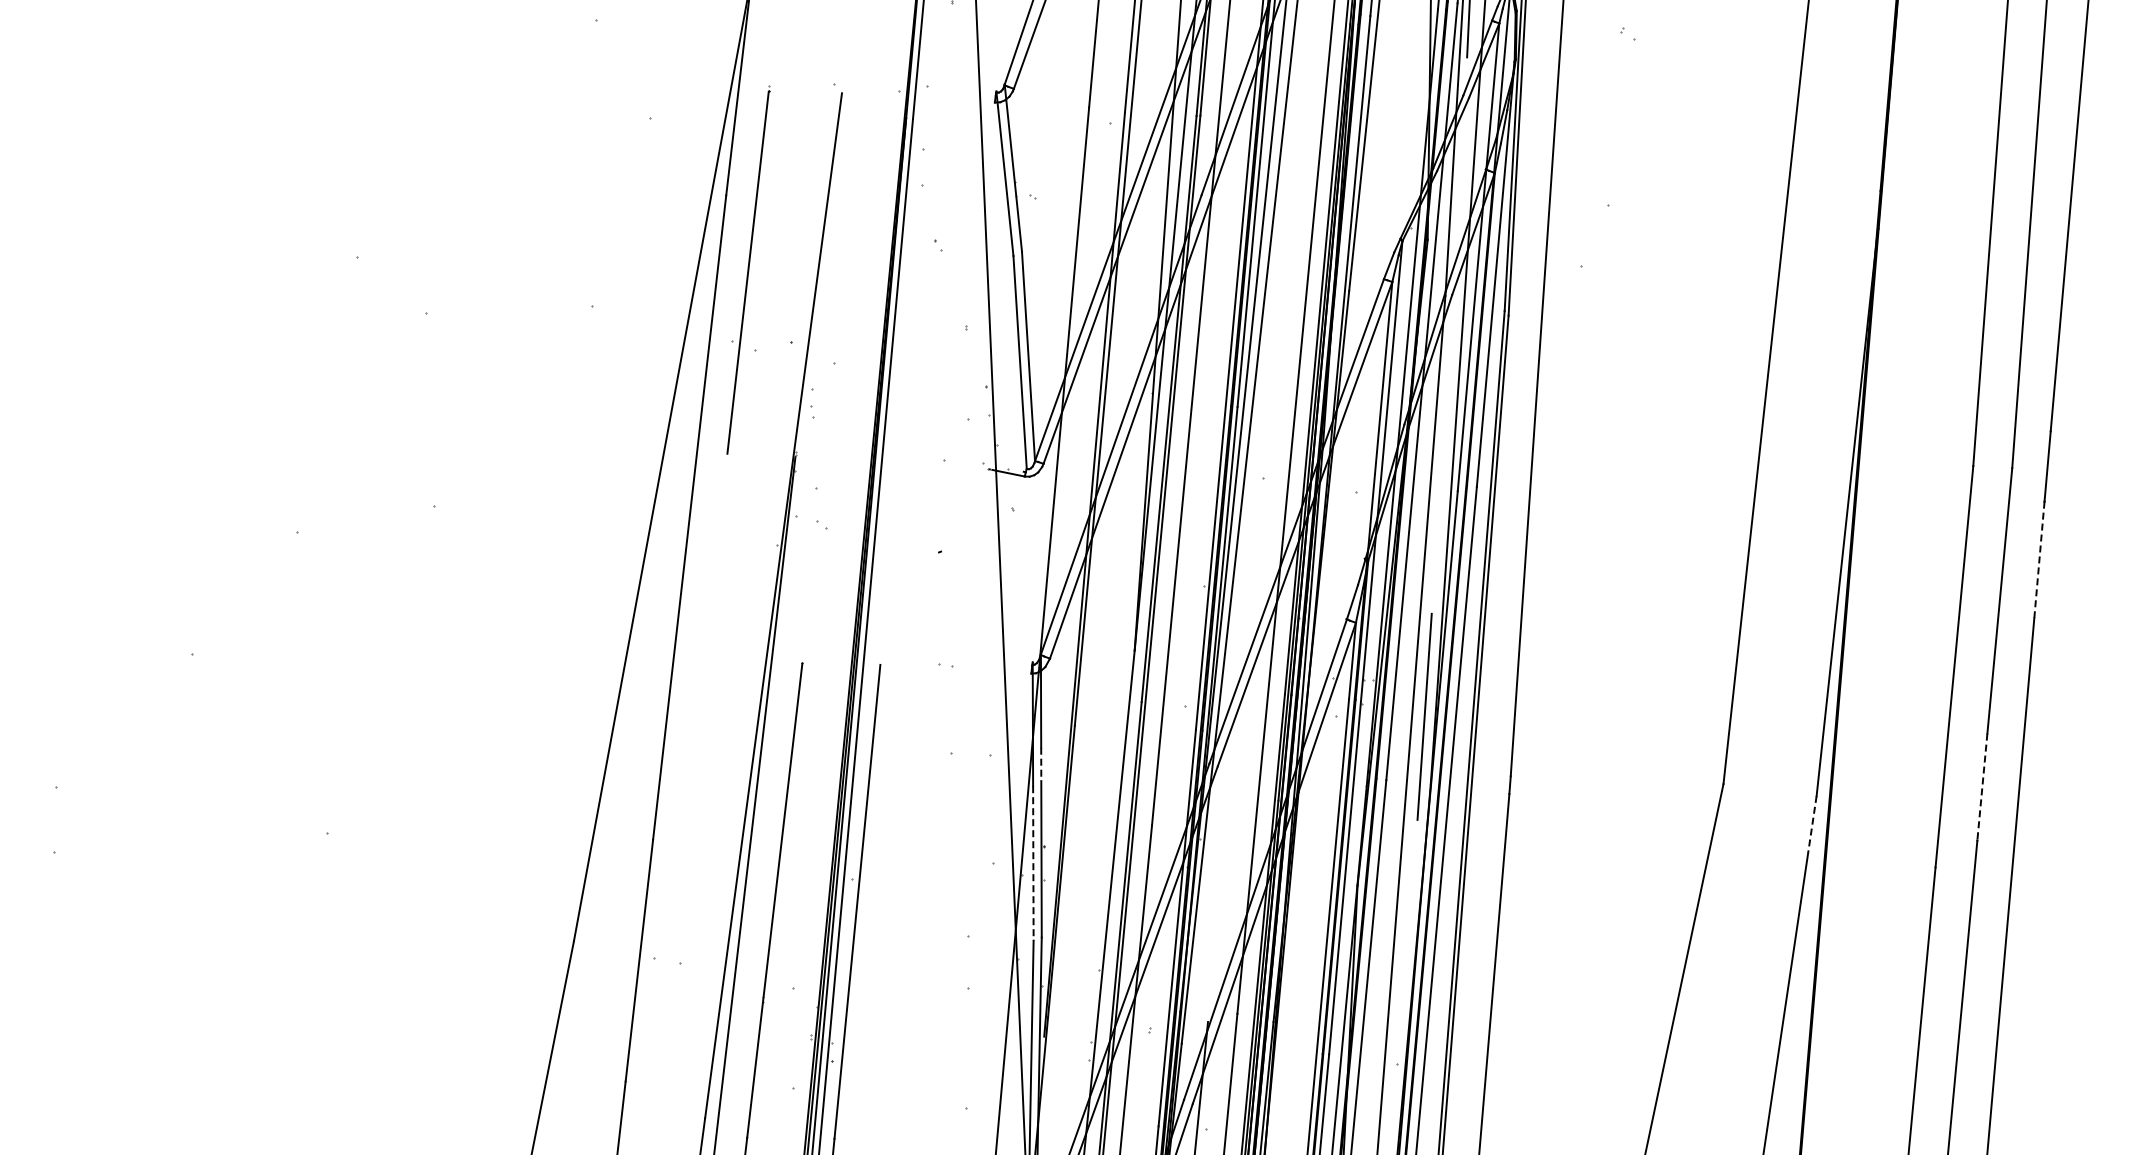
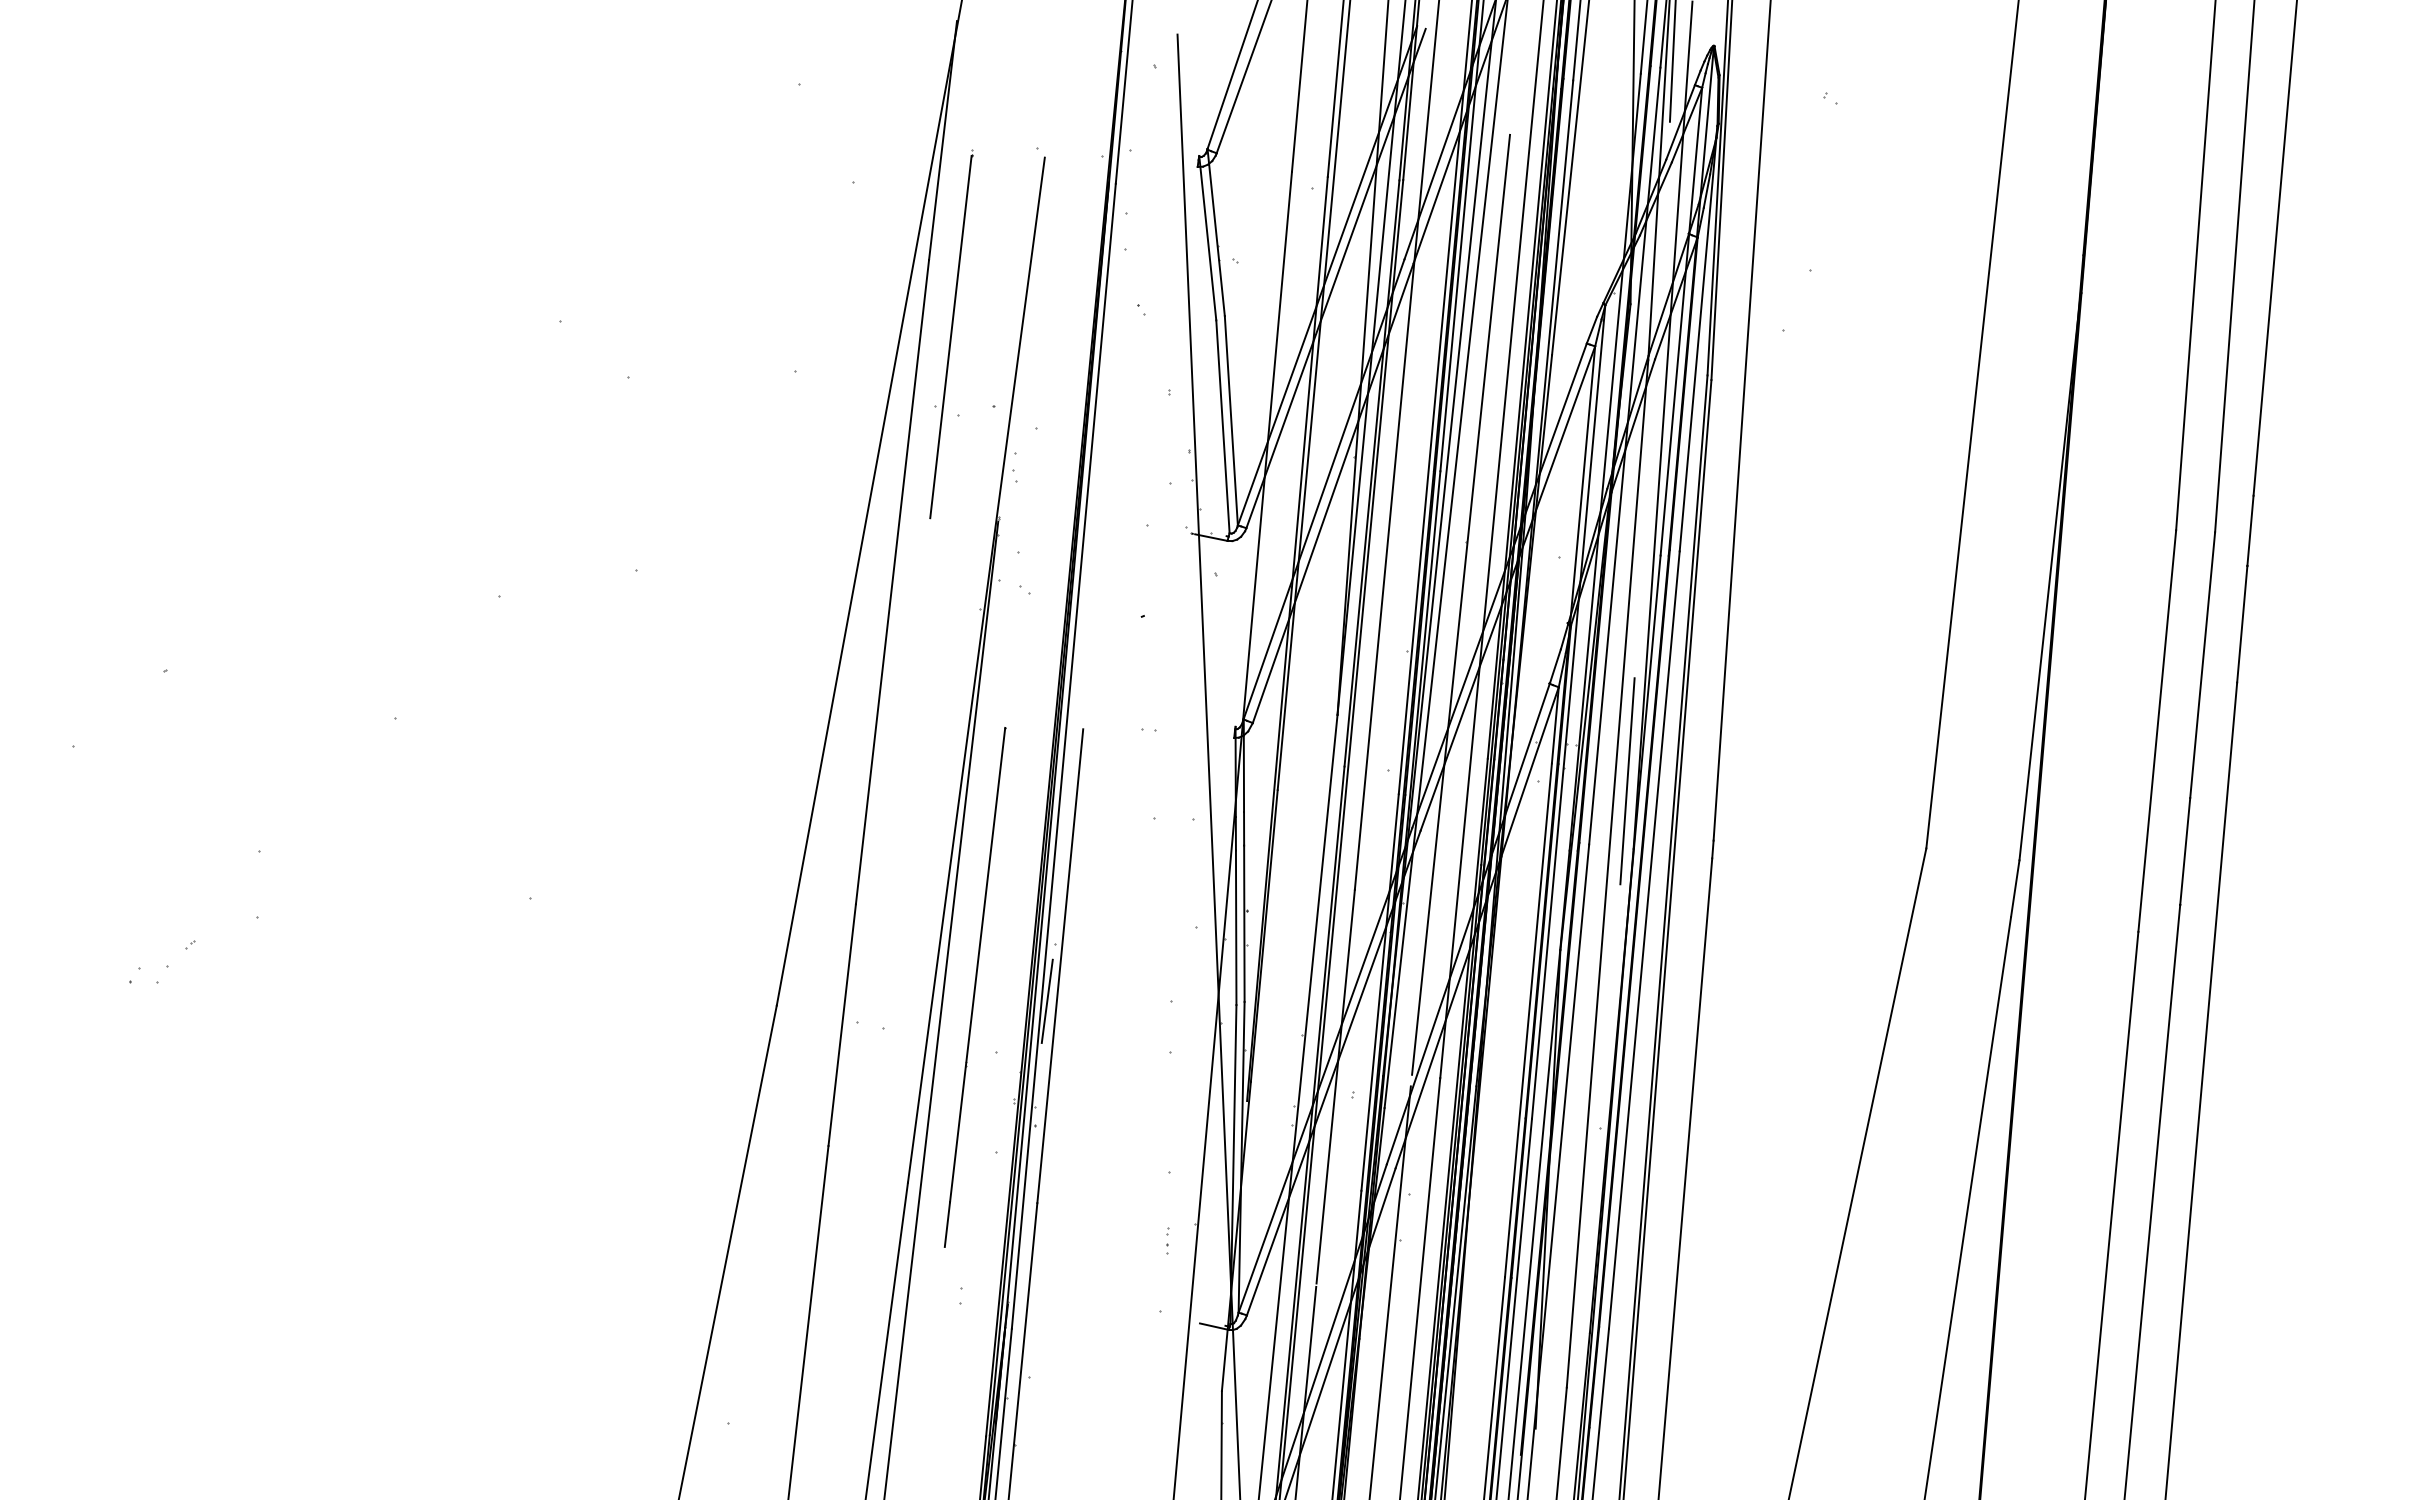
line: (1258, 540) -> (1461, 604), added
line: (2039, 560) -> (2242, 624), dashed -> solid
line: (1041, 764) -> (1244, 828), dashed -> solid
line: (1982, 787) -> (2185, 851), dashed -> solid
line: (1812, 824) -> (2015, 888), dashed -> solid
line: (1033, 864) -> (1236, 928), dashed -> solid
line: (843, 936) -> (1046, 1000), added

